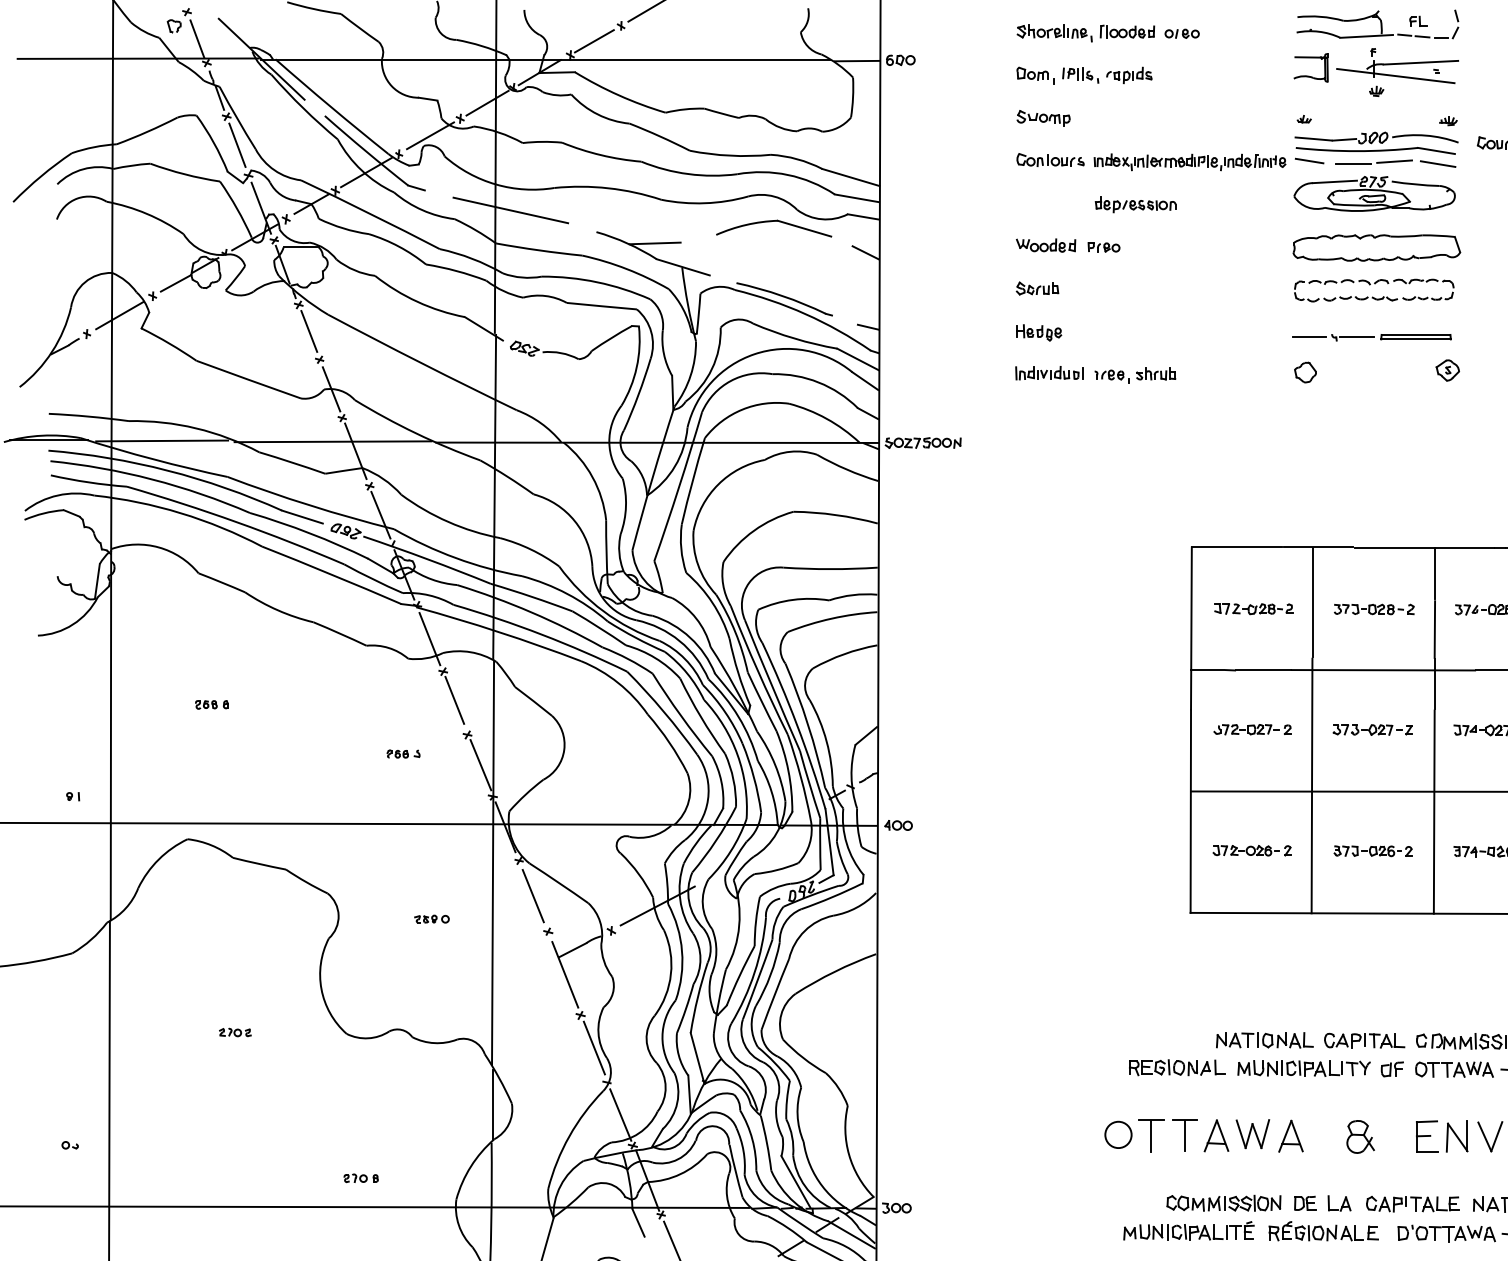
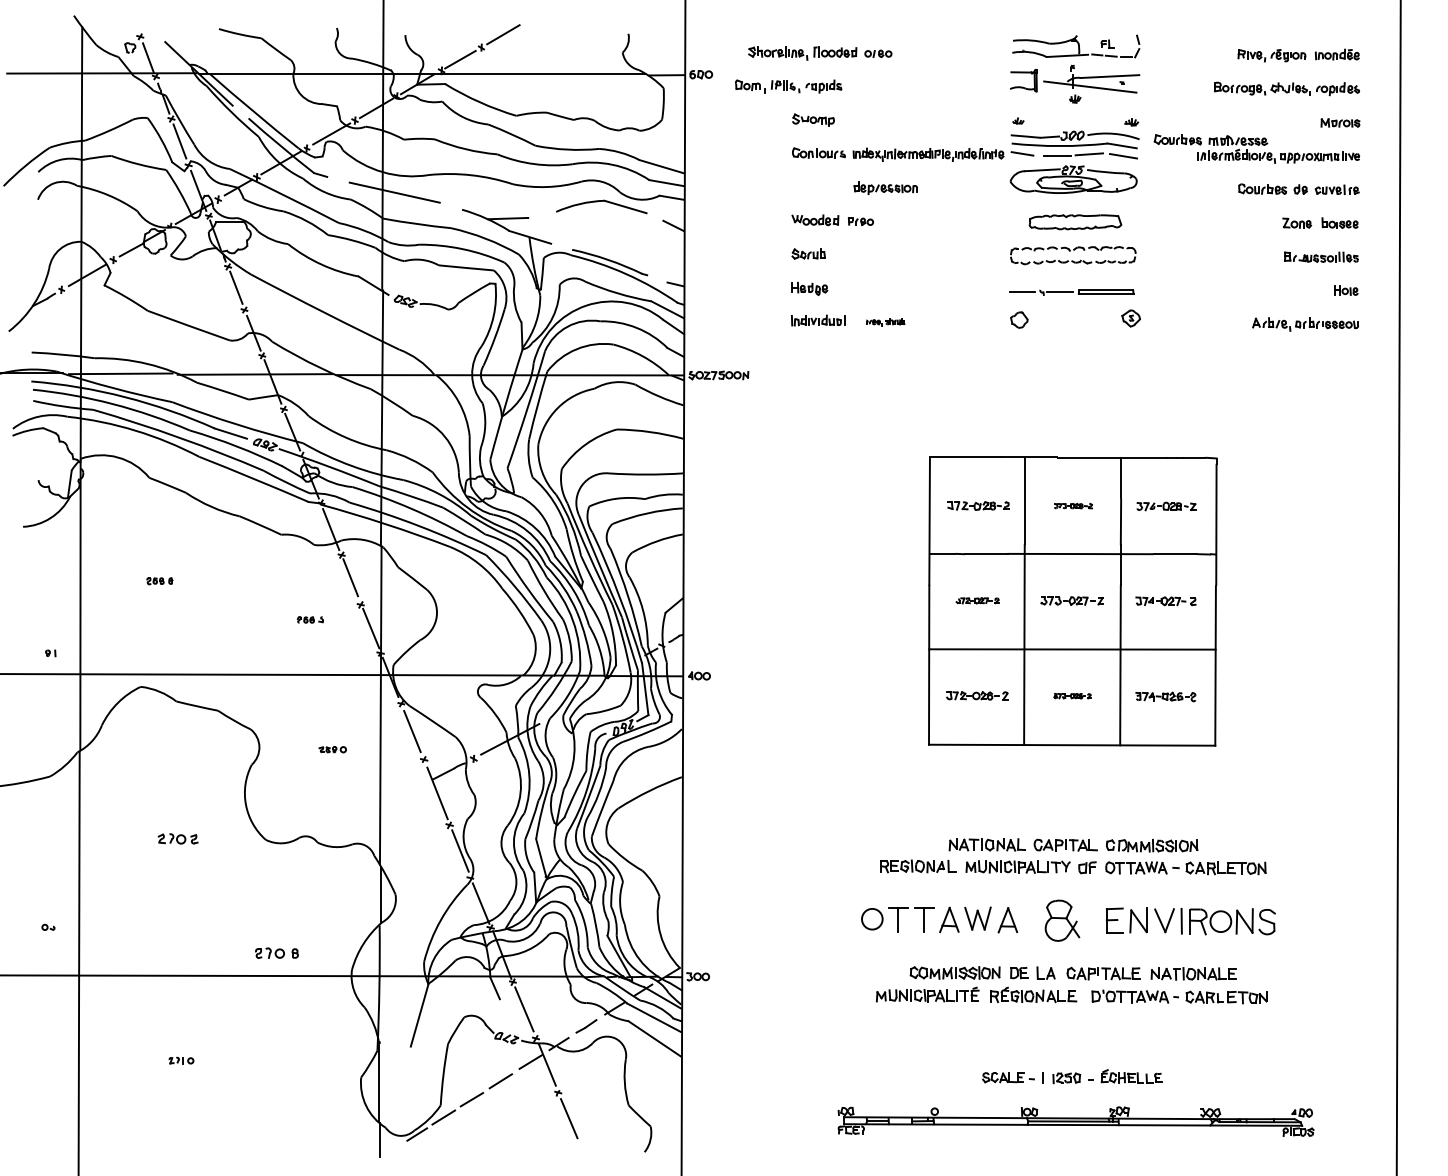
part: (1108, 33) -> (820, 53), moved
part: (1084, 75) -> (788, 86), moved
part: (1377, 248) -> (1075, 222), size x0.7
part: (1135, 375) -> (885, 322), size x0.6
part: (1374, 608) -> (1073, 505), size x0.6
part: (1252, 729) -> (977, 600), size x0.7
part: (1373, 850) -> (1072, 695), size x0.6
part: (235, 1032) -> (178, 838), size x1.6
part: (1360, 1136) -> (1062, 920), size x1.6
part: (361, 1178) -> (277, 953), size x1.6

